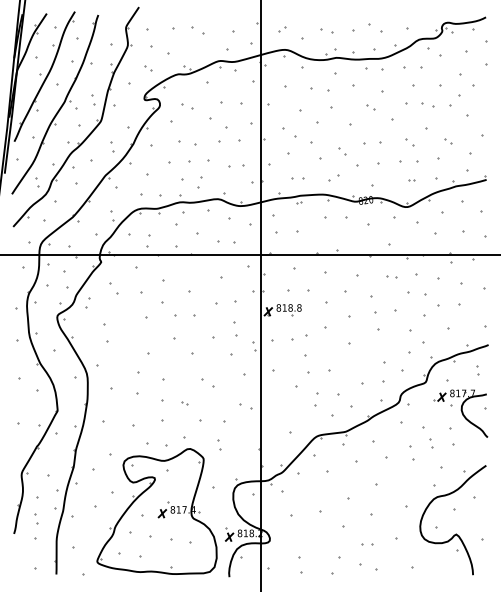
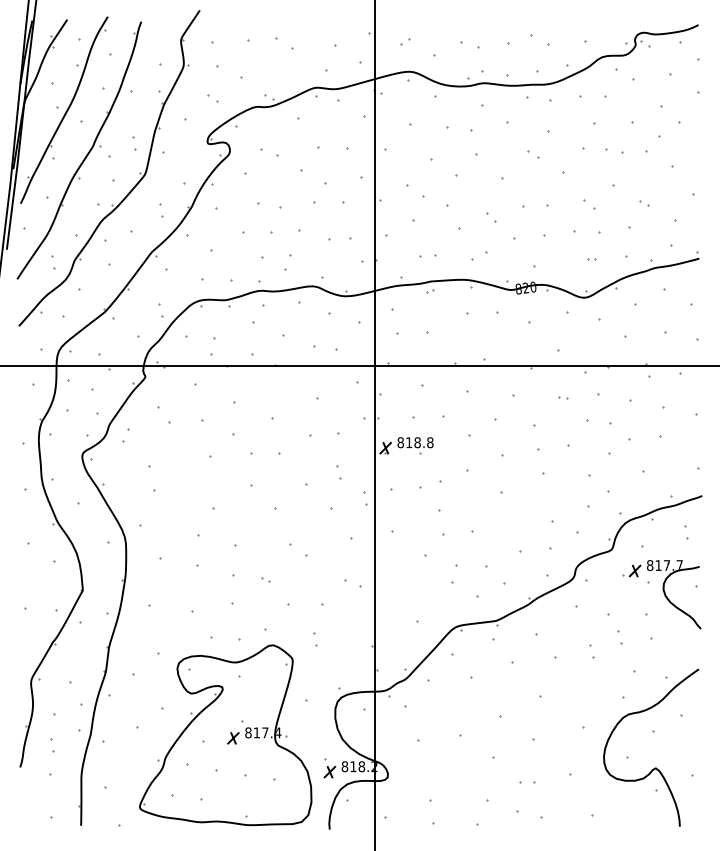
part: (392, 276) -> (564, 397), size x0.62
part: (235, 328) -> (338, 472), size x0.62
part: (411, 452) -> (591, 650), size x0.62

